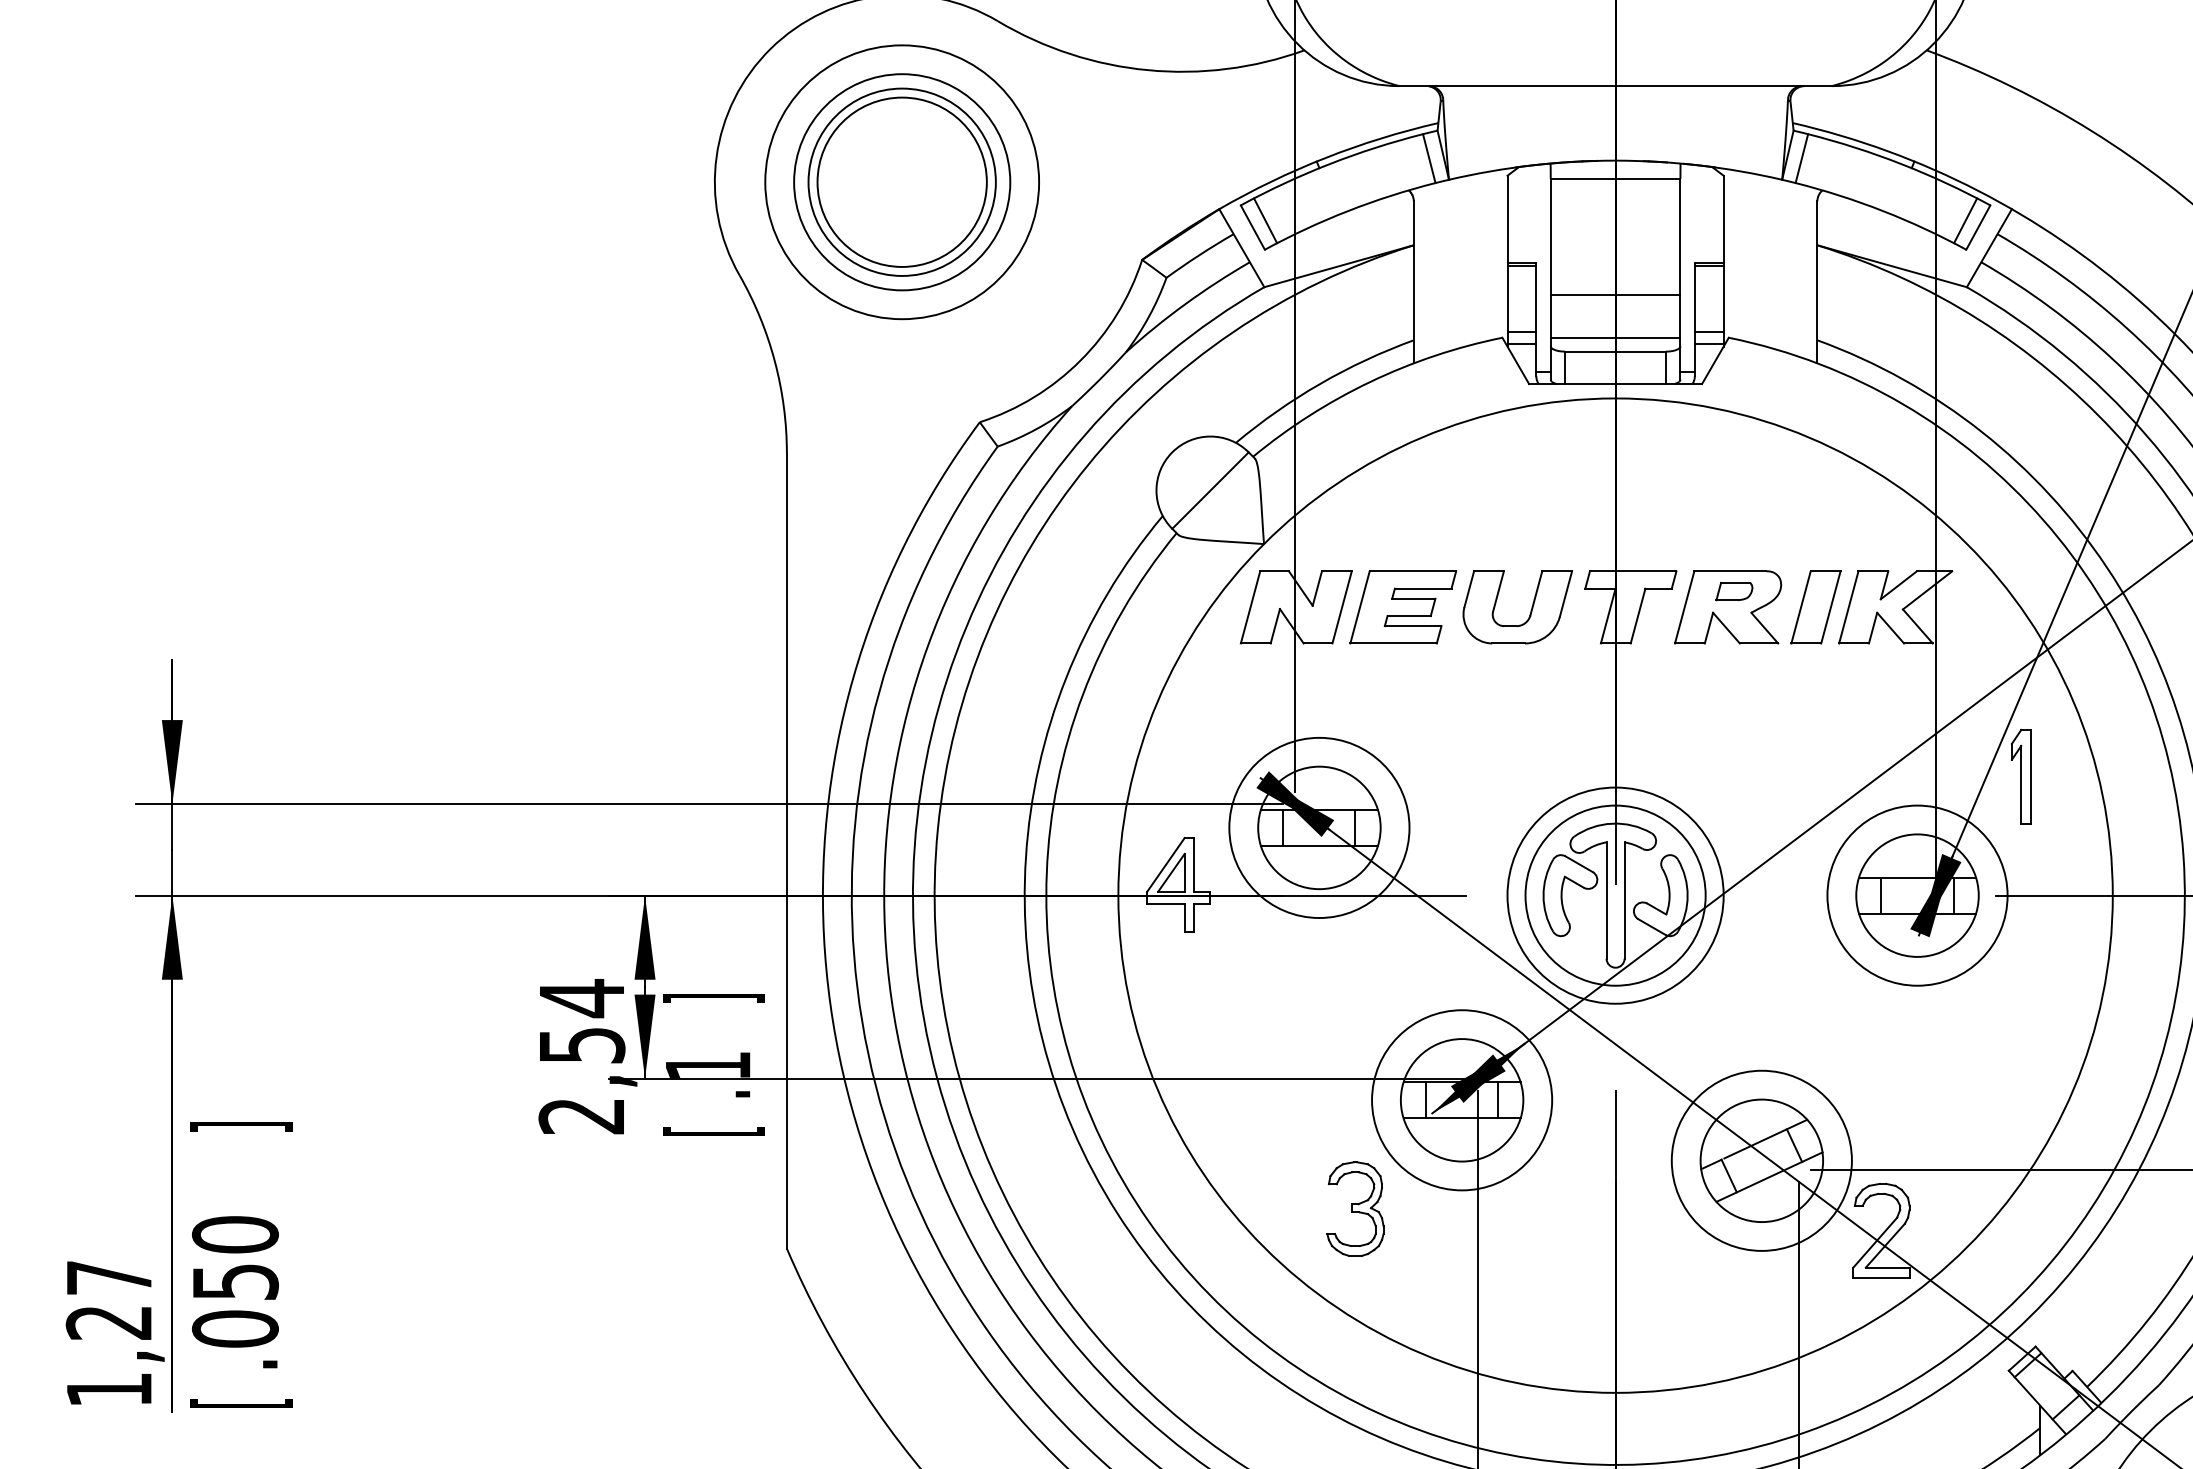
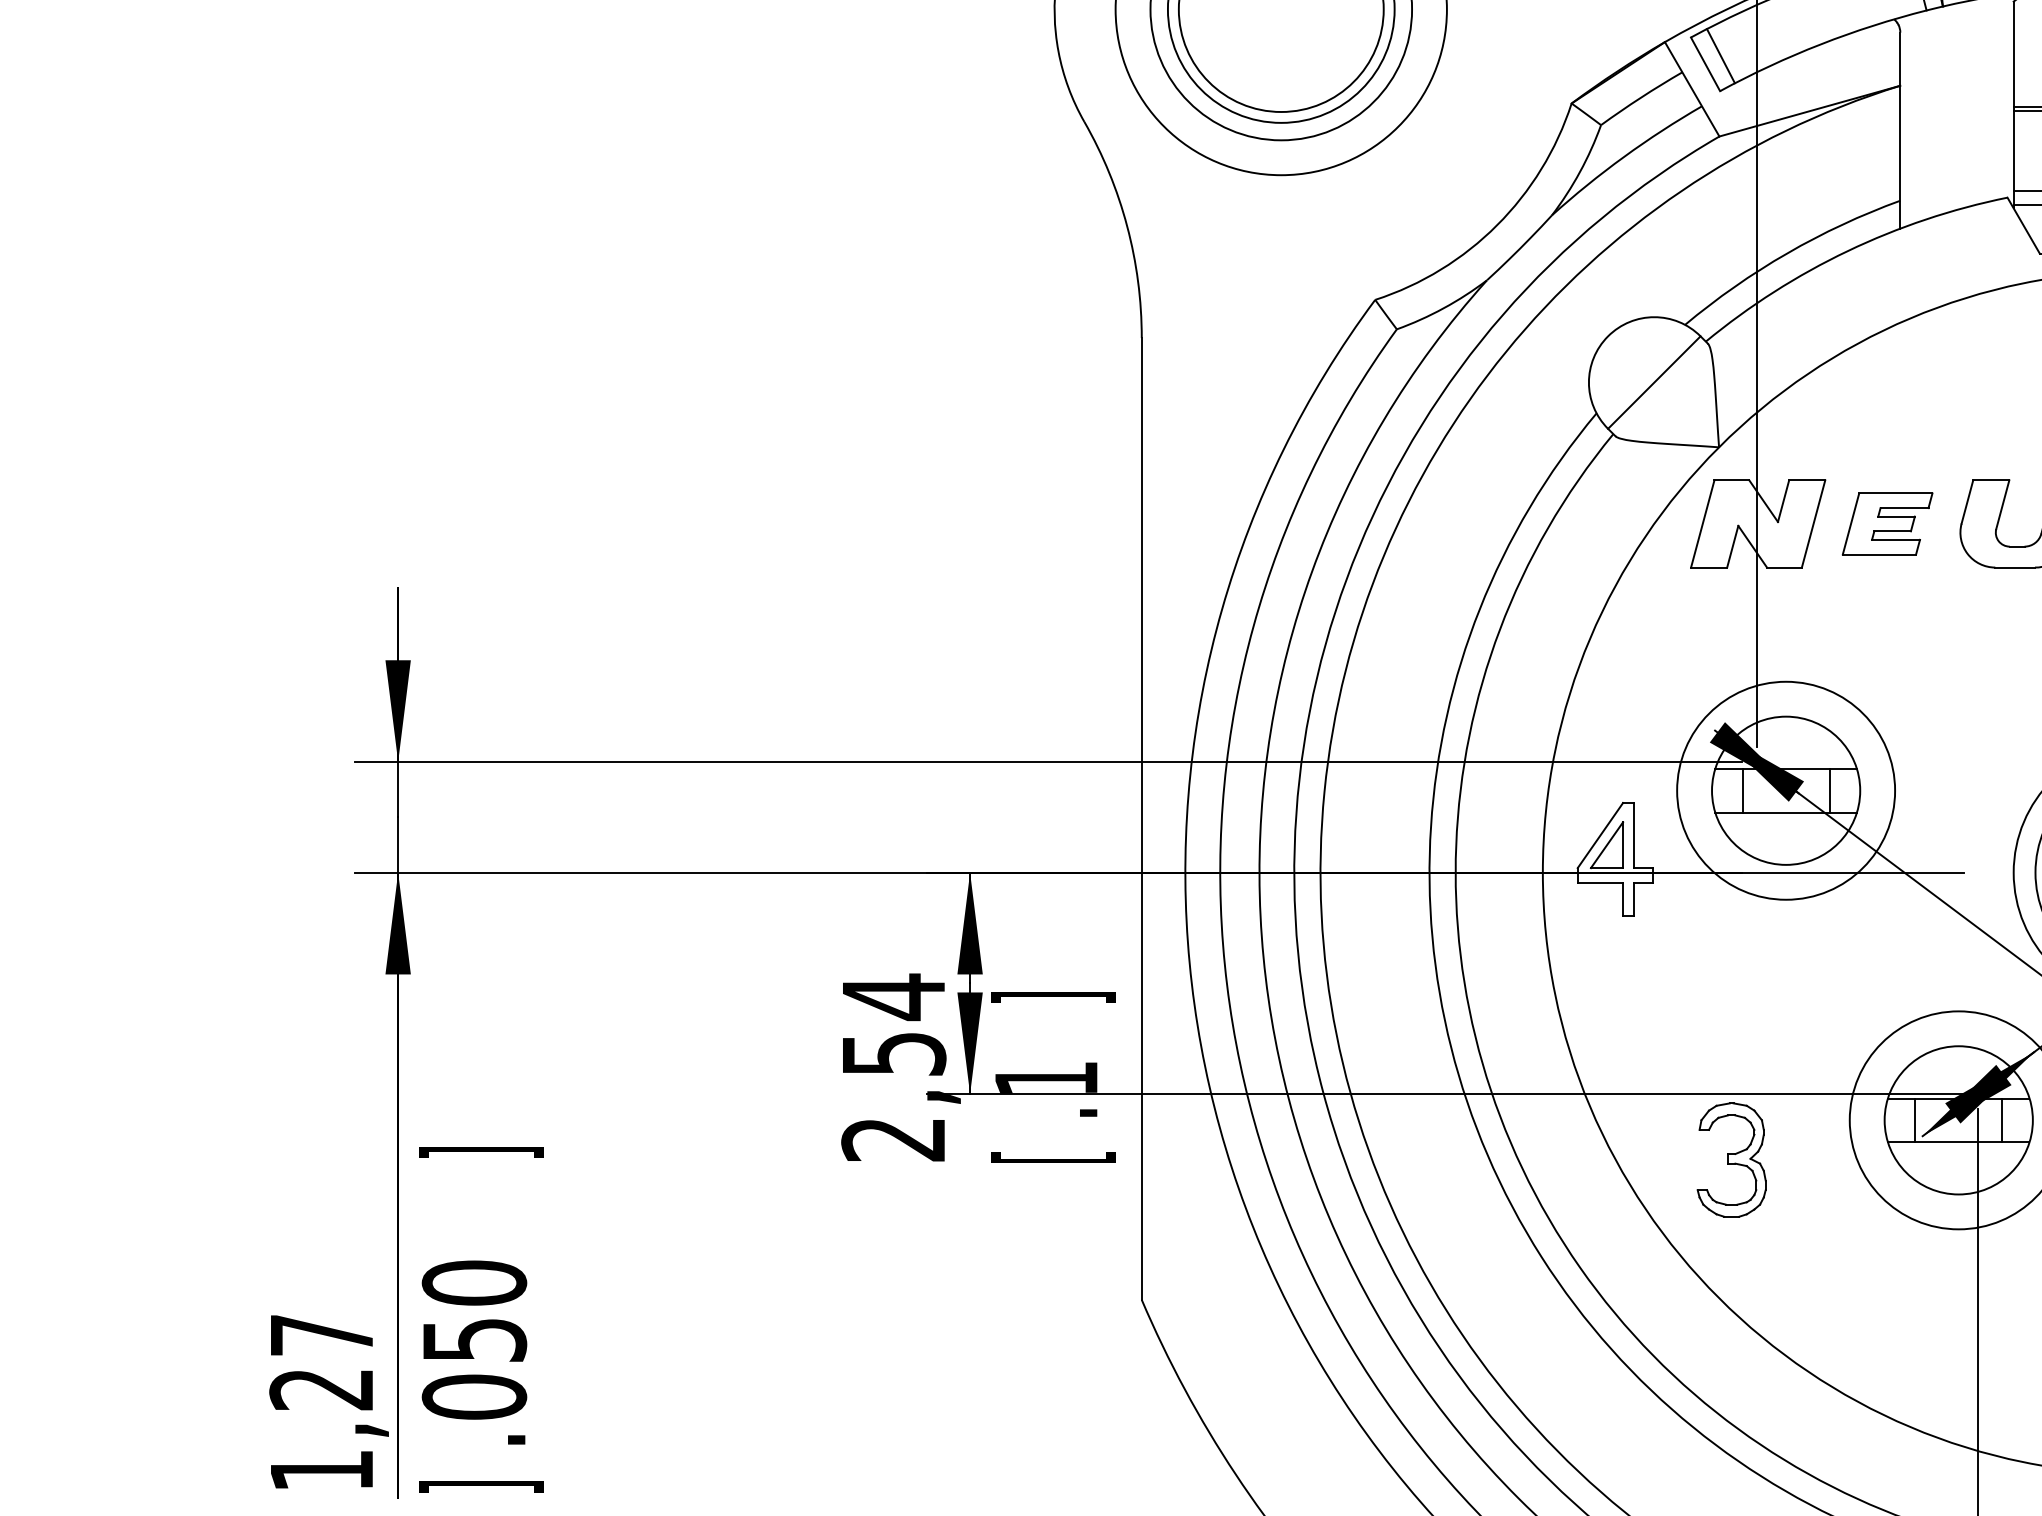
part: (1403, 607) -> (1887, 524), size x0.7
part: (1355, 1208) -> (1731, 1159), moved
text: (241, 1403) -> (481, 1487), [ -> ]

